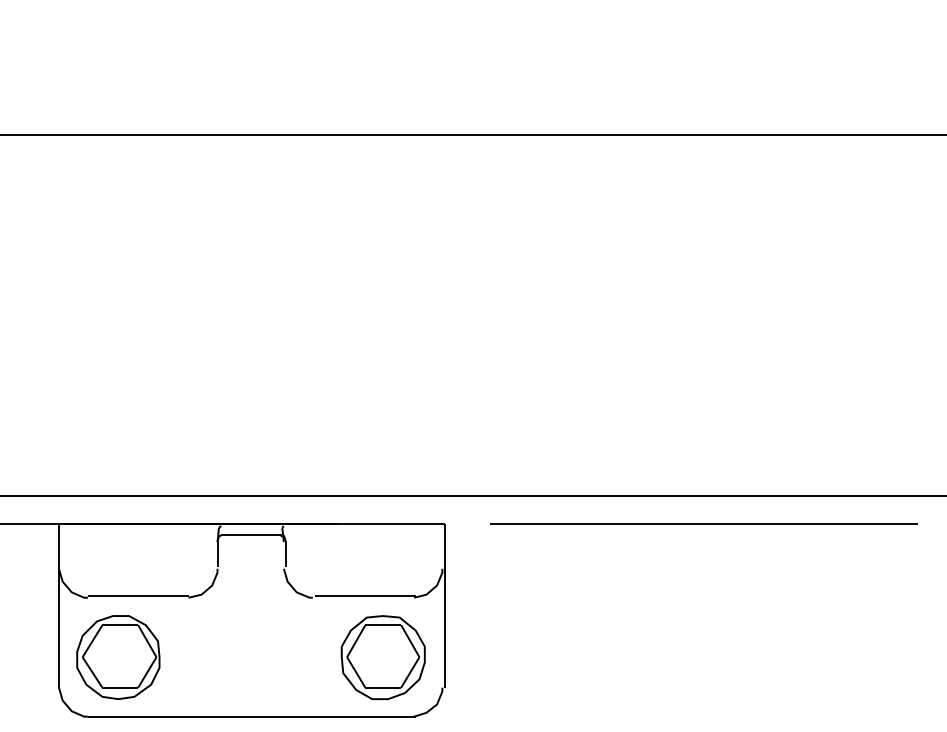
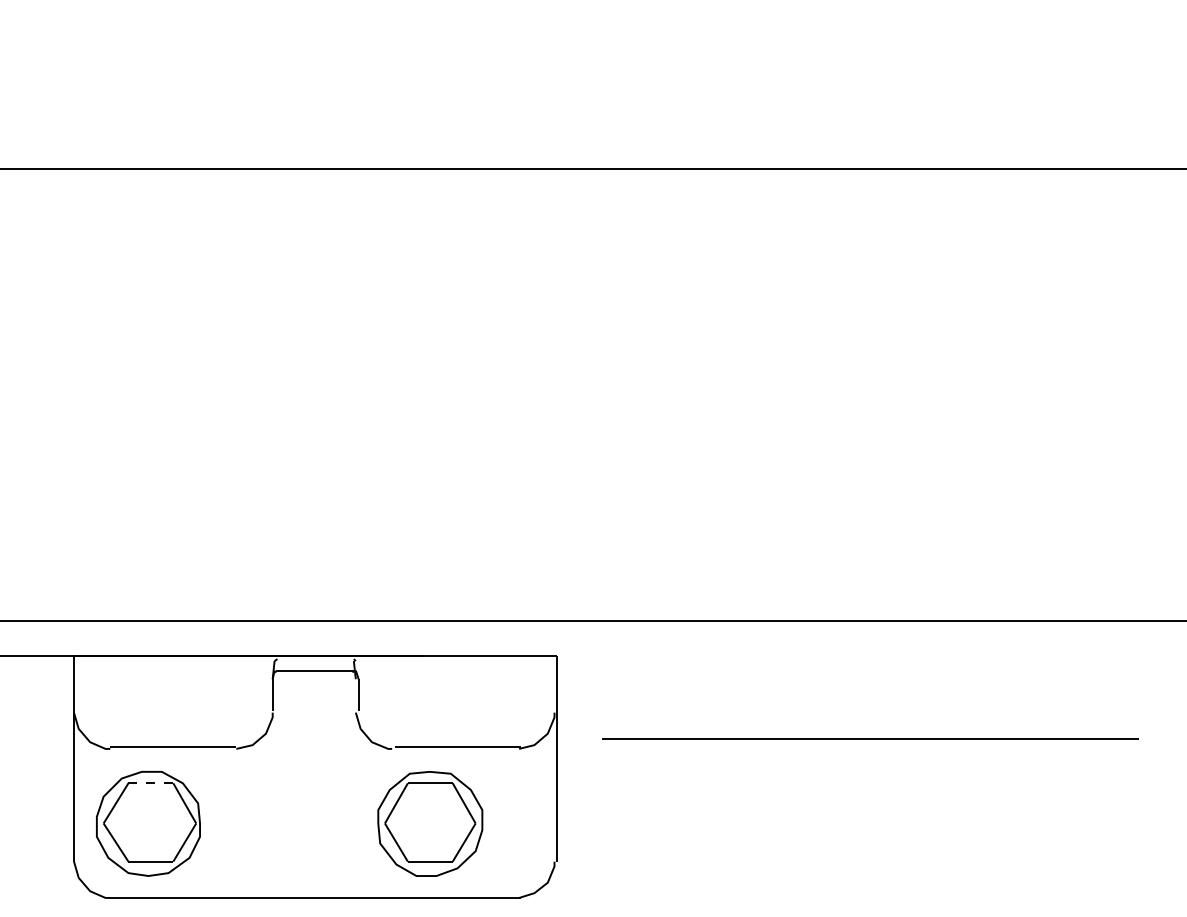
line: (703, 523) -> (870, 738), moved
line: (120, 625) -> (151, 783), solid -> dashed
part: (382, 657) -> (429, 823), moved

